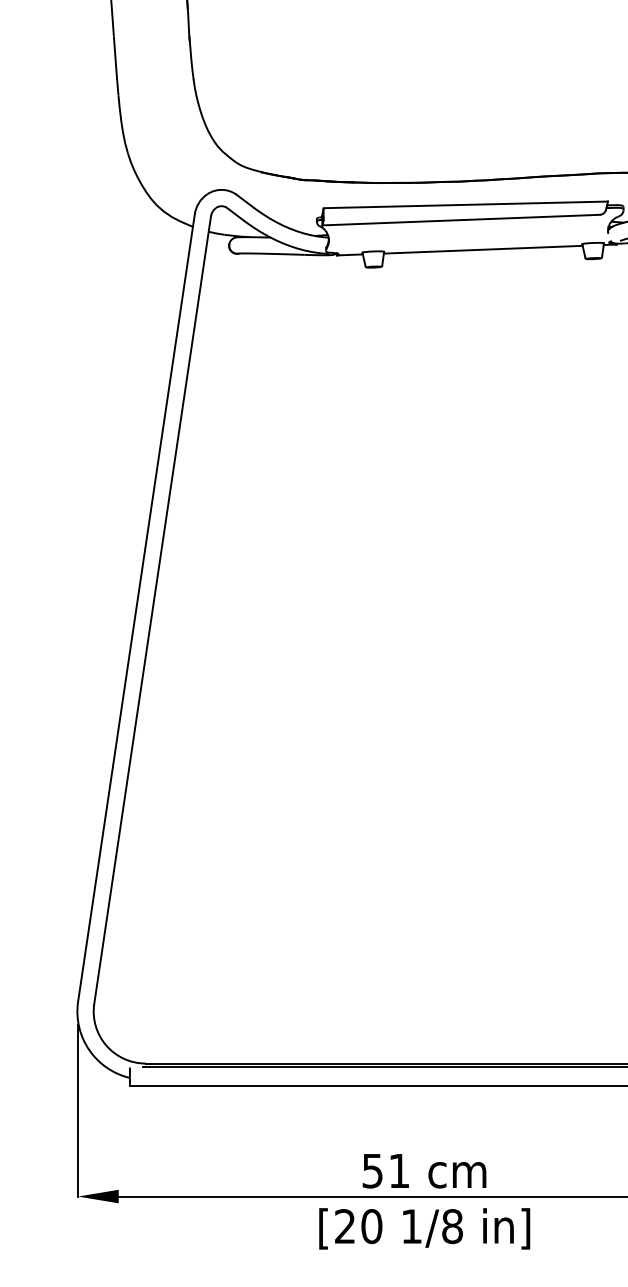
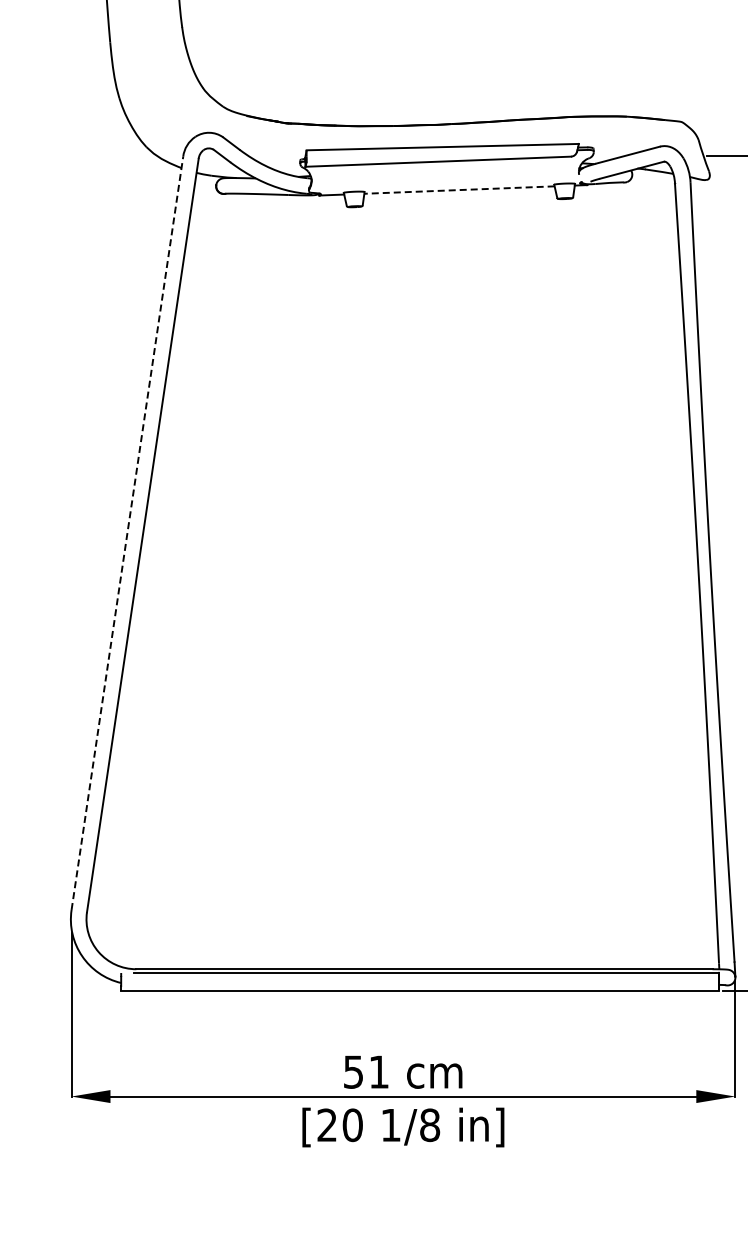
line: (482, 250) -> (458, 190), solid -> dashed
line: (136, 608) -> (127, 533), solid -> dashed

